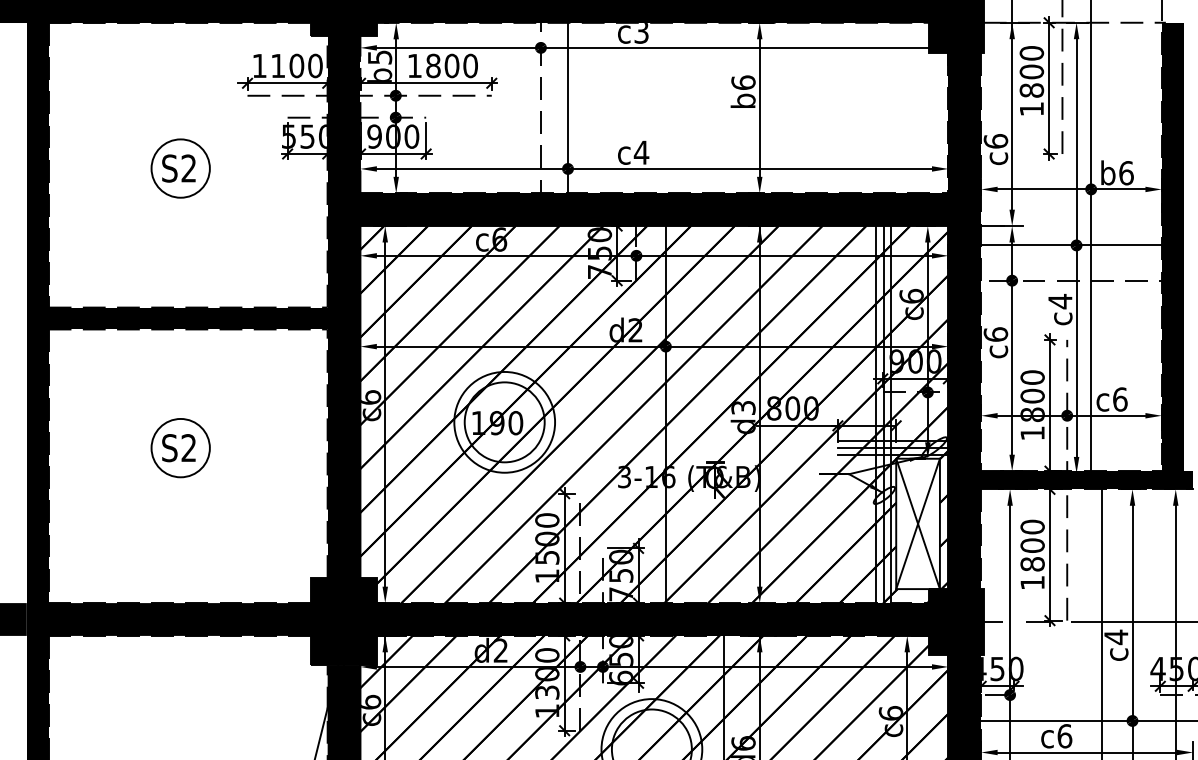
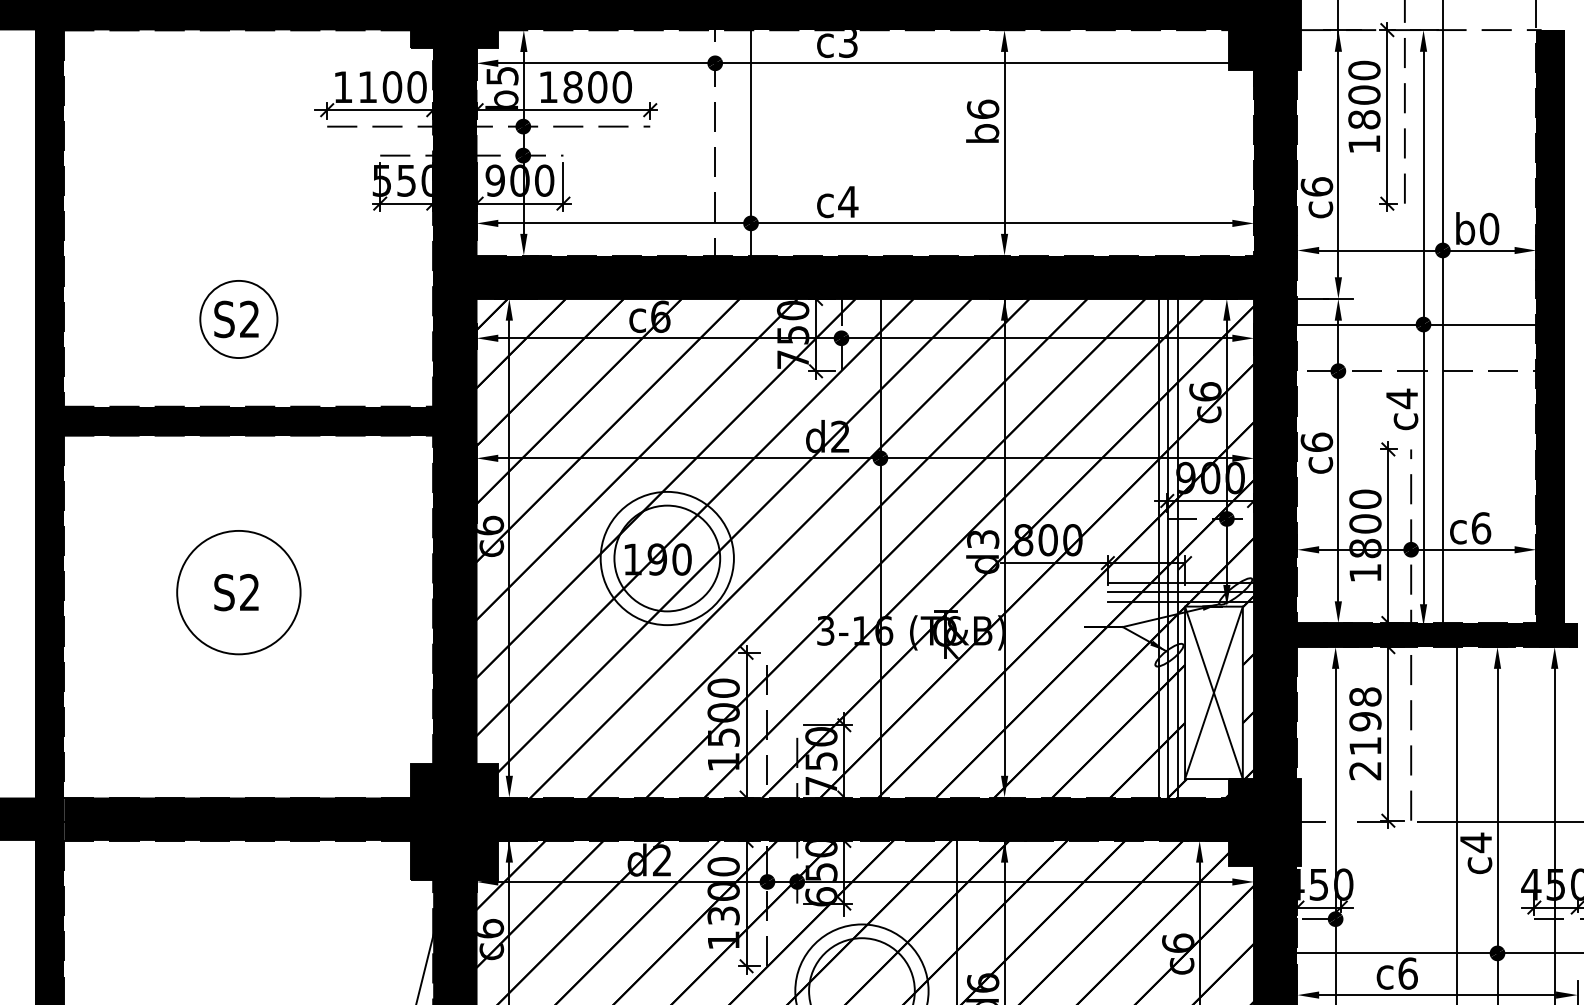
part: (180, 168) -> (238, 319), moved
text: (1126, 173) -> (1489, 229), b6 -> b0
circle: (180, 447) -> (238, 591), size x1.6
text: (1032, 554) -> (1365, 733), 1800 -> 2198

